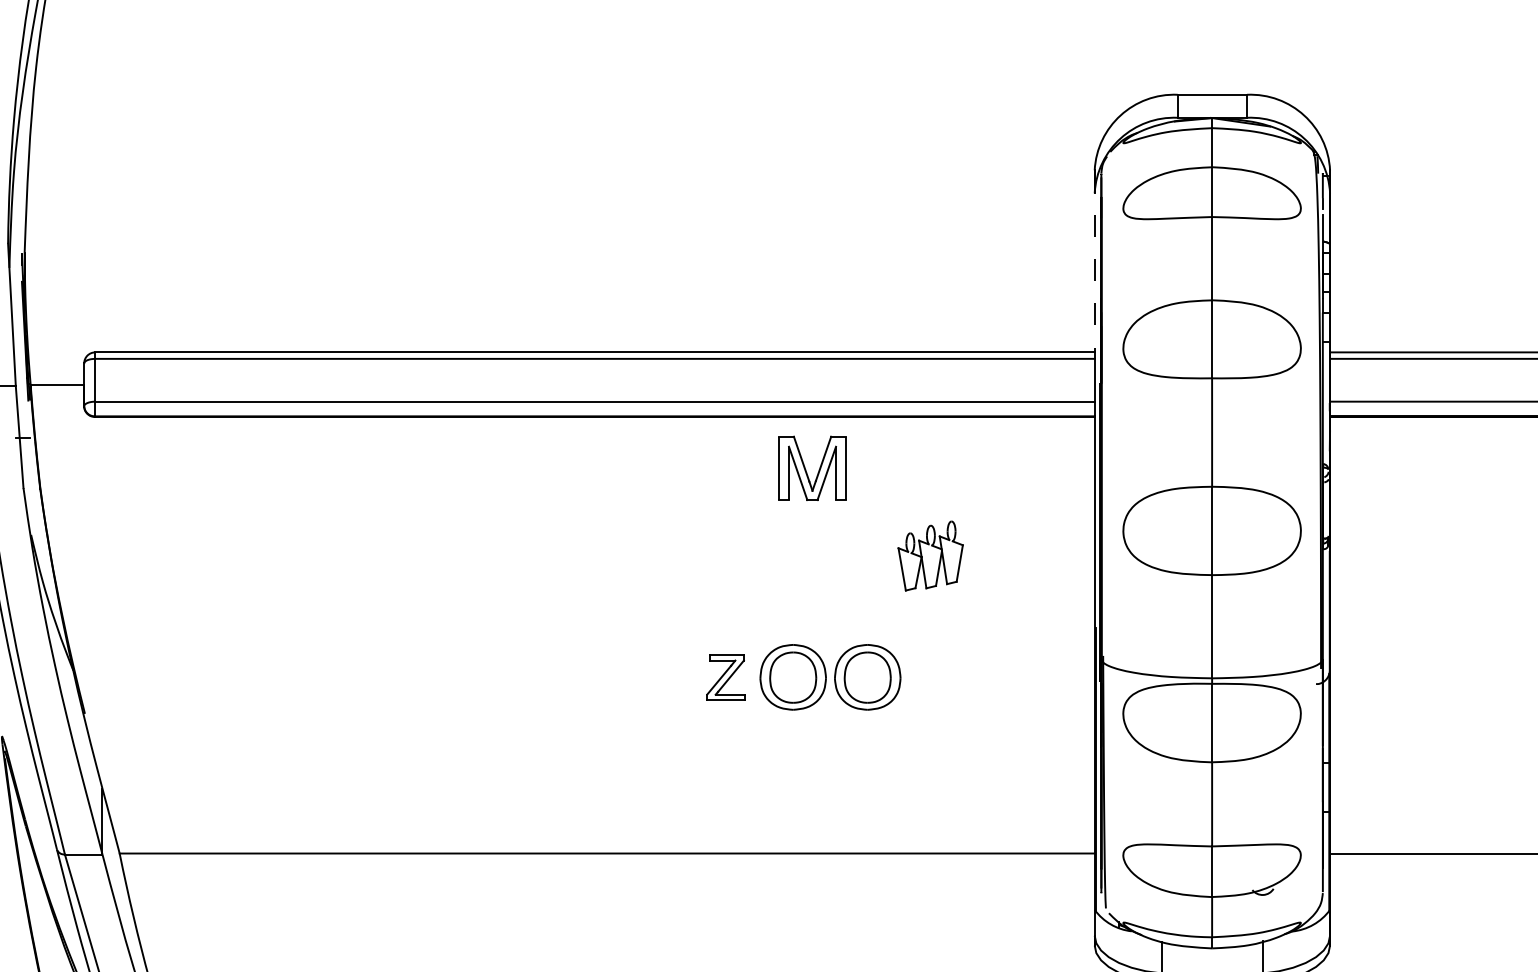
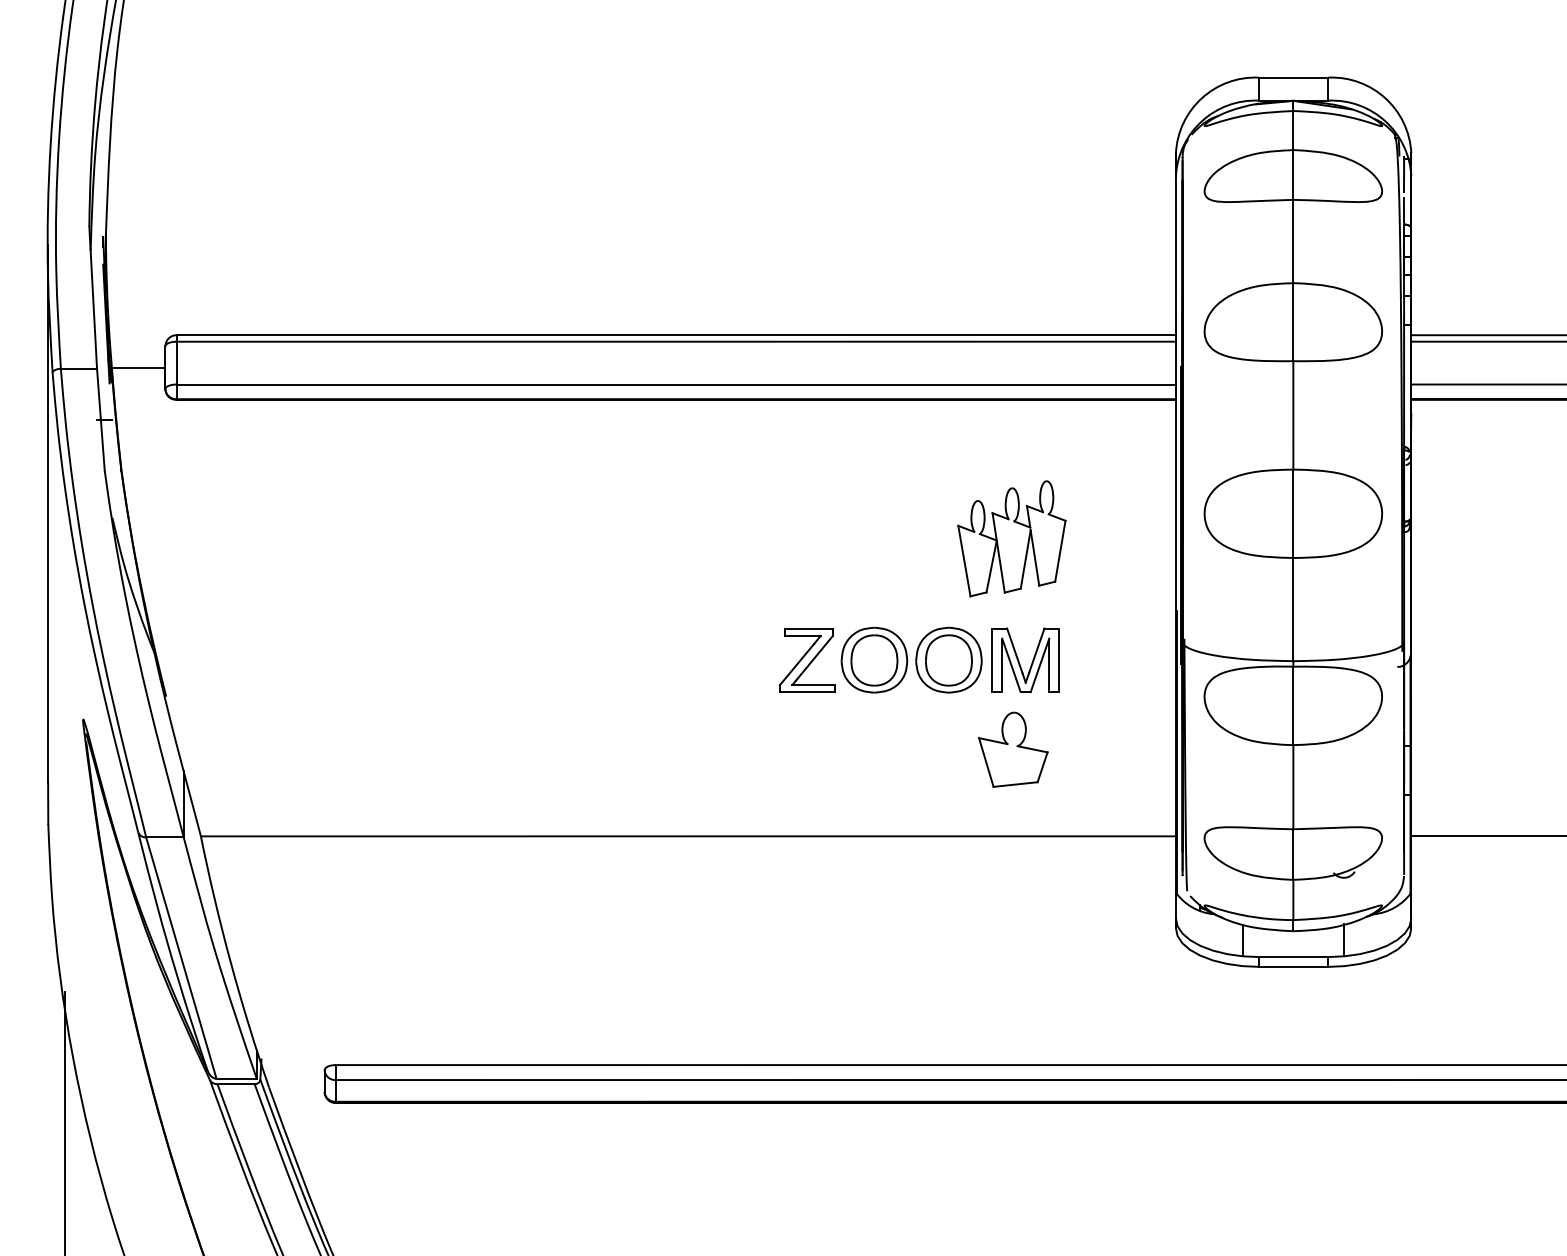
line: (1094, 261) -> (1175, 244), dashed -> solid
part: (806, 468) -> (1019, 660), moved
part: (930, 555) -> (1011, 538), size x1.67
part: (726, 677) -> (807, 660), size x1.43
part: (932, 766) -> (1013, 749), added

